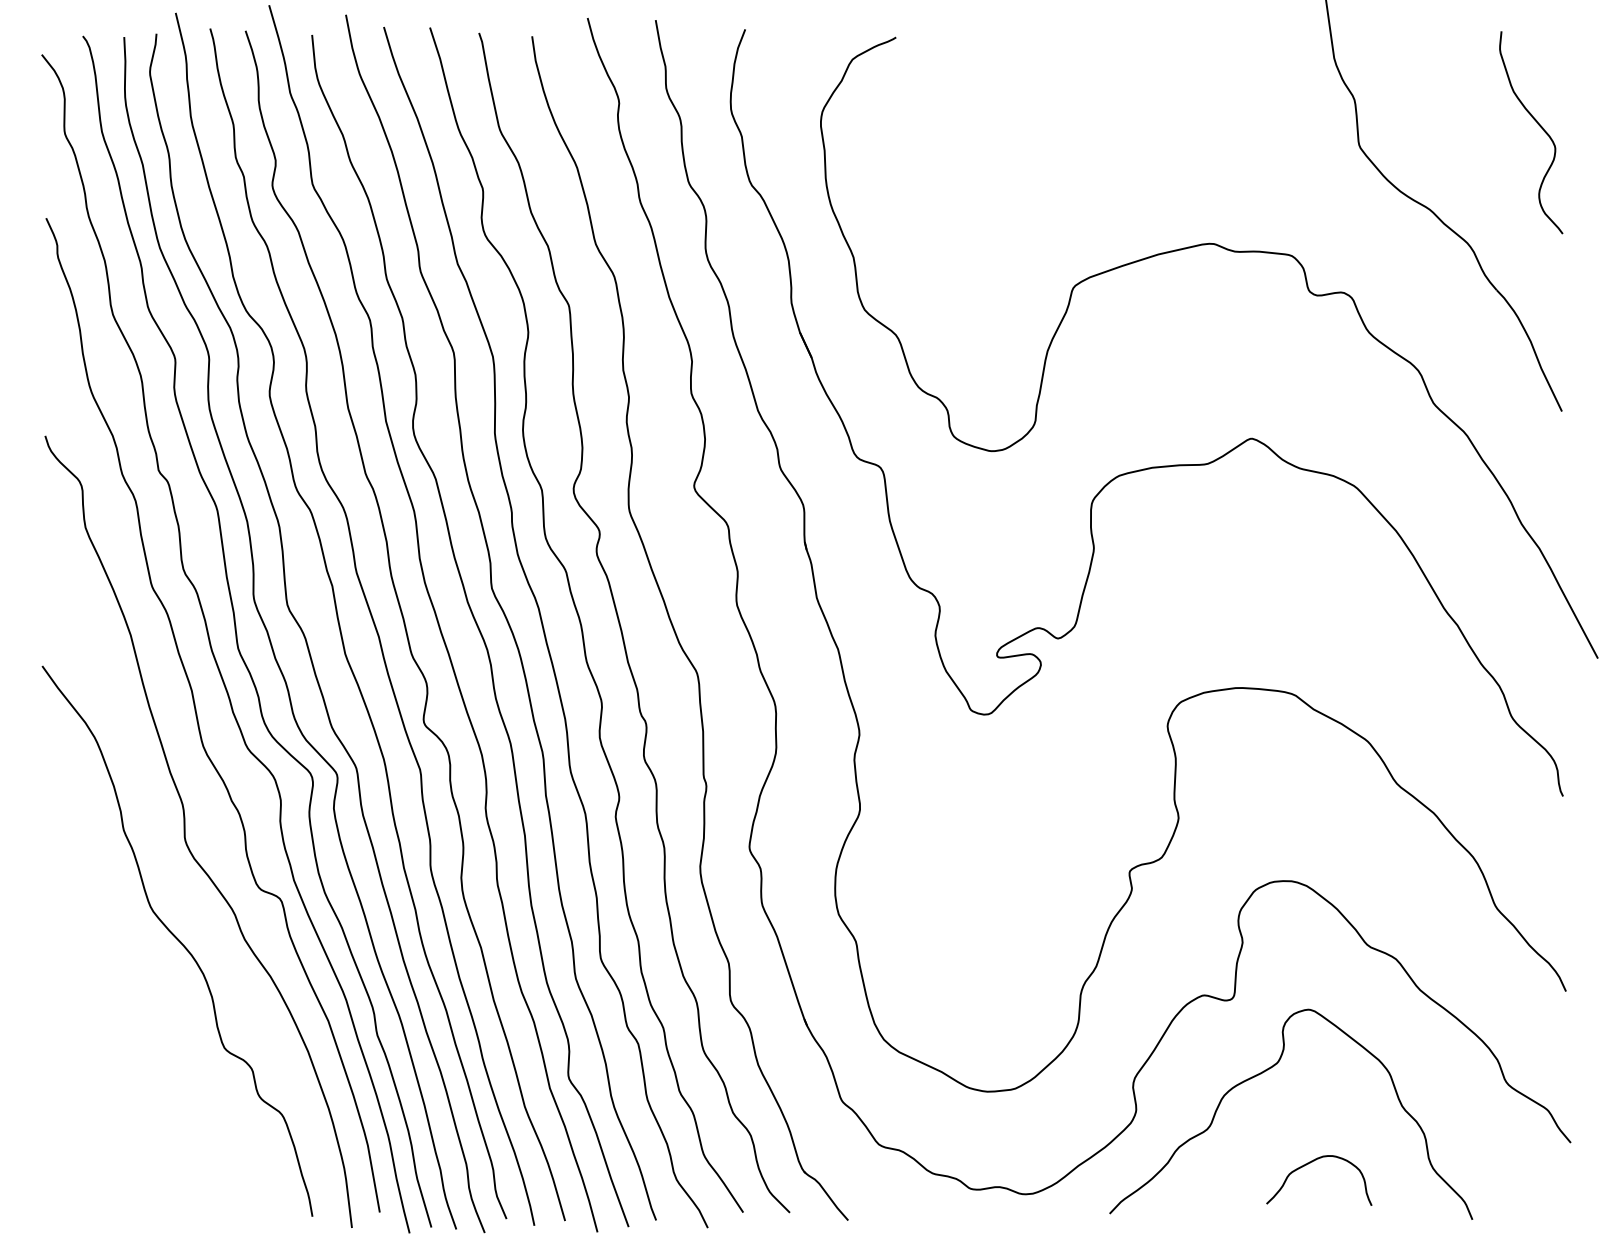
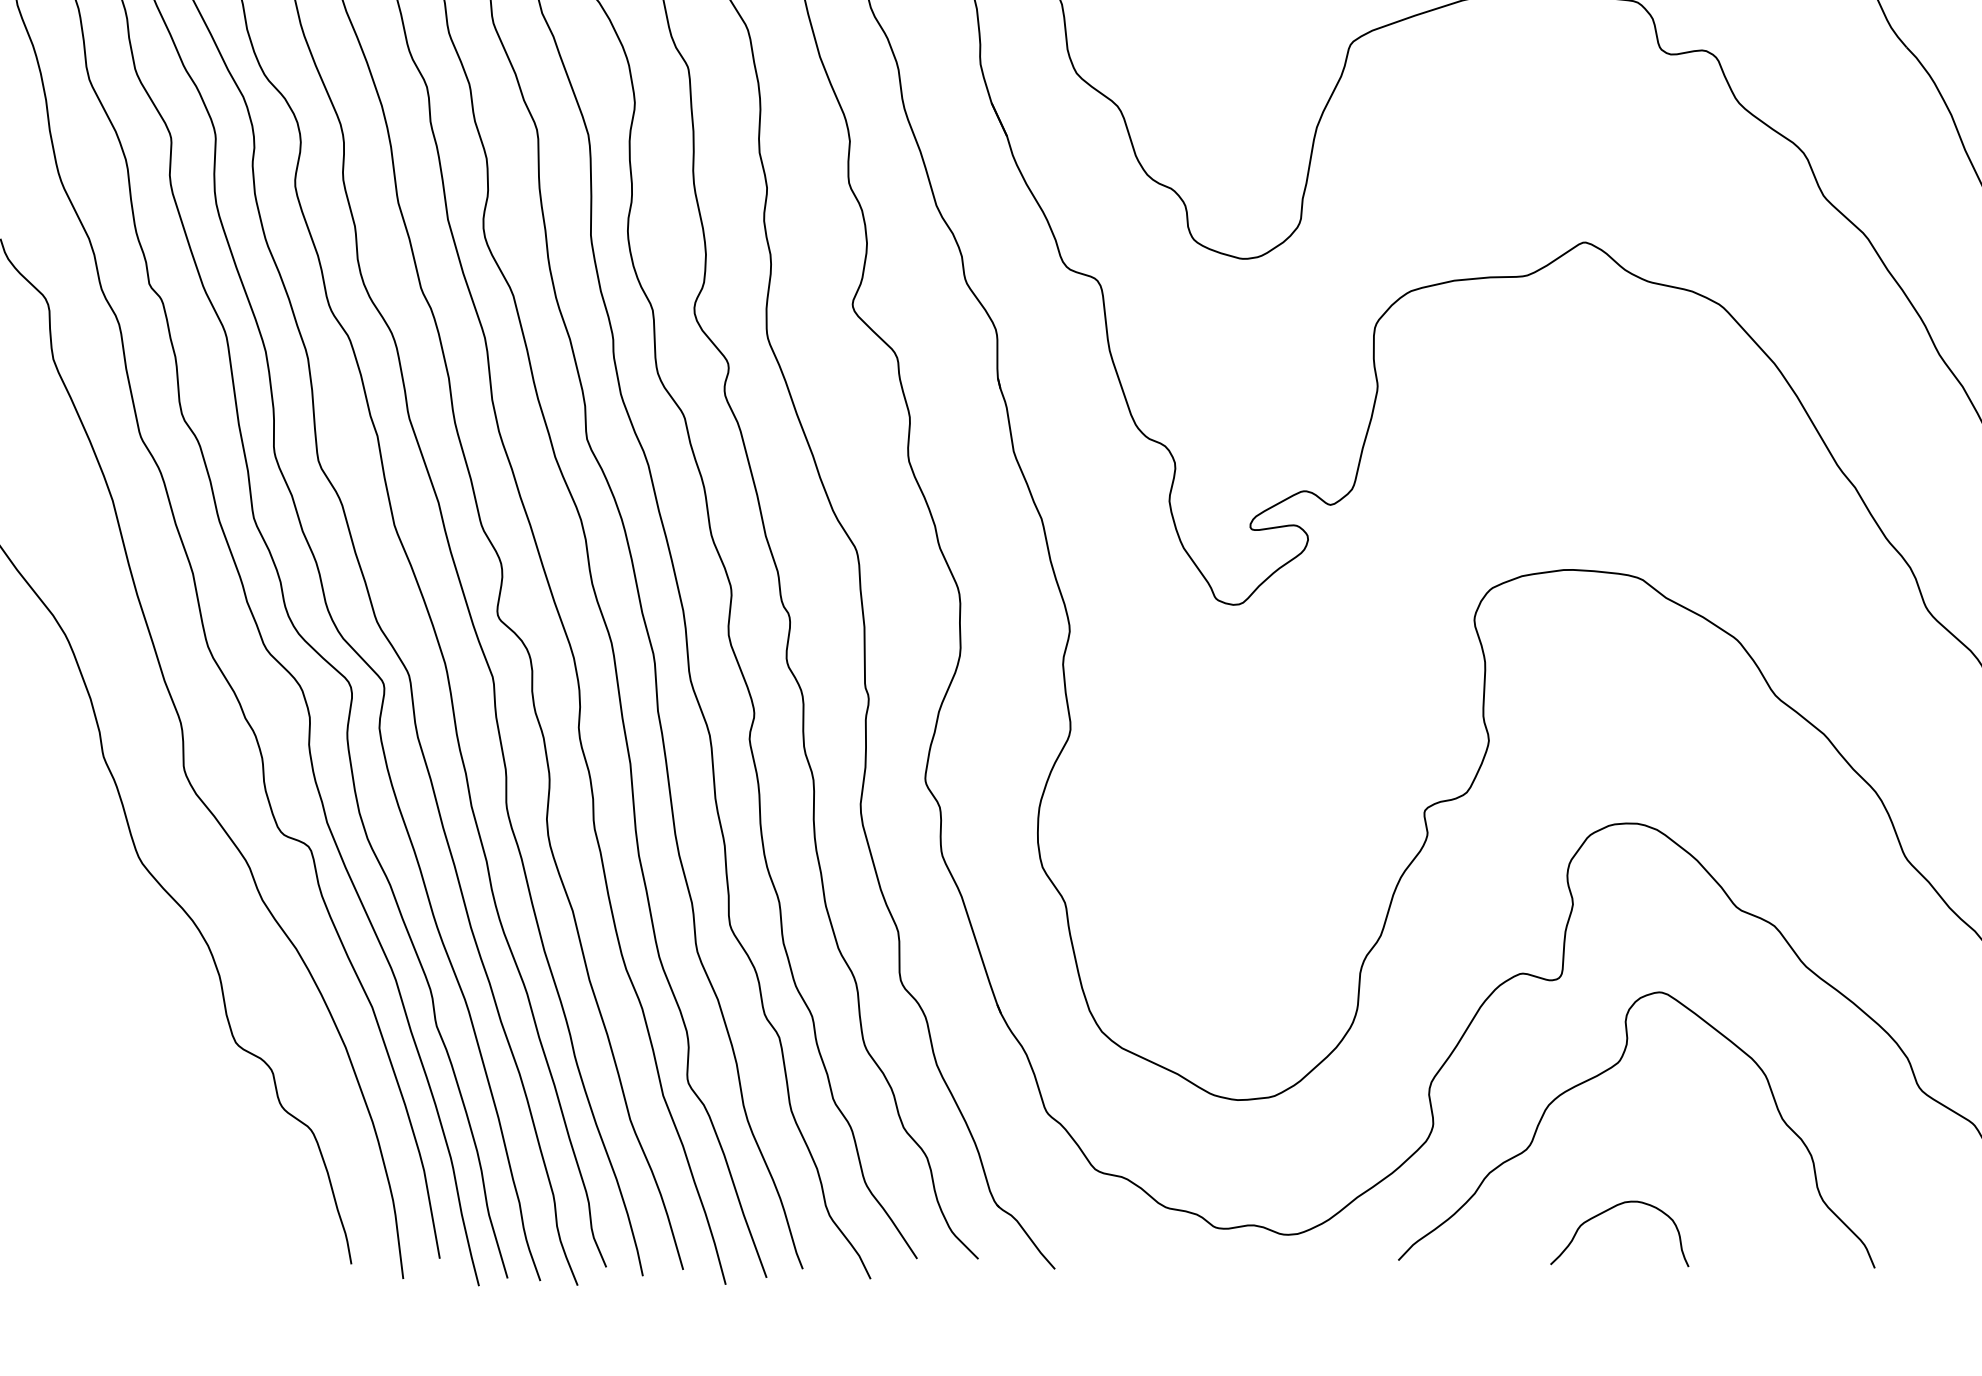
curve: (1310, 1163) -> (1608, 1211), moved

